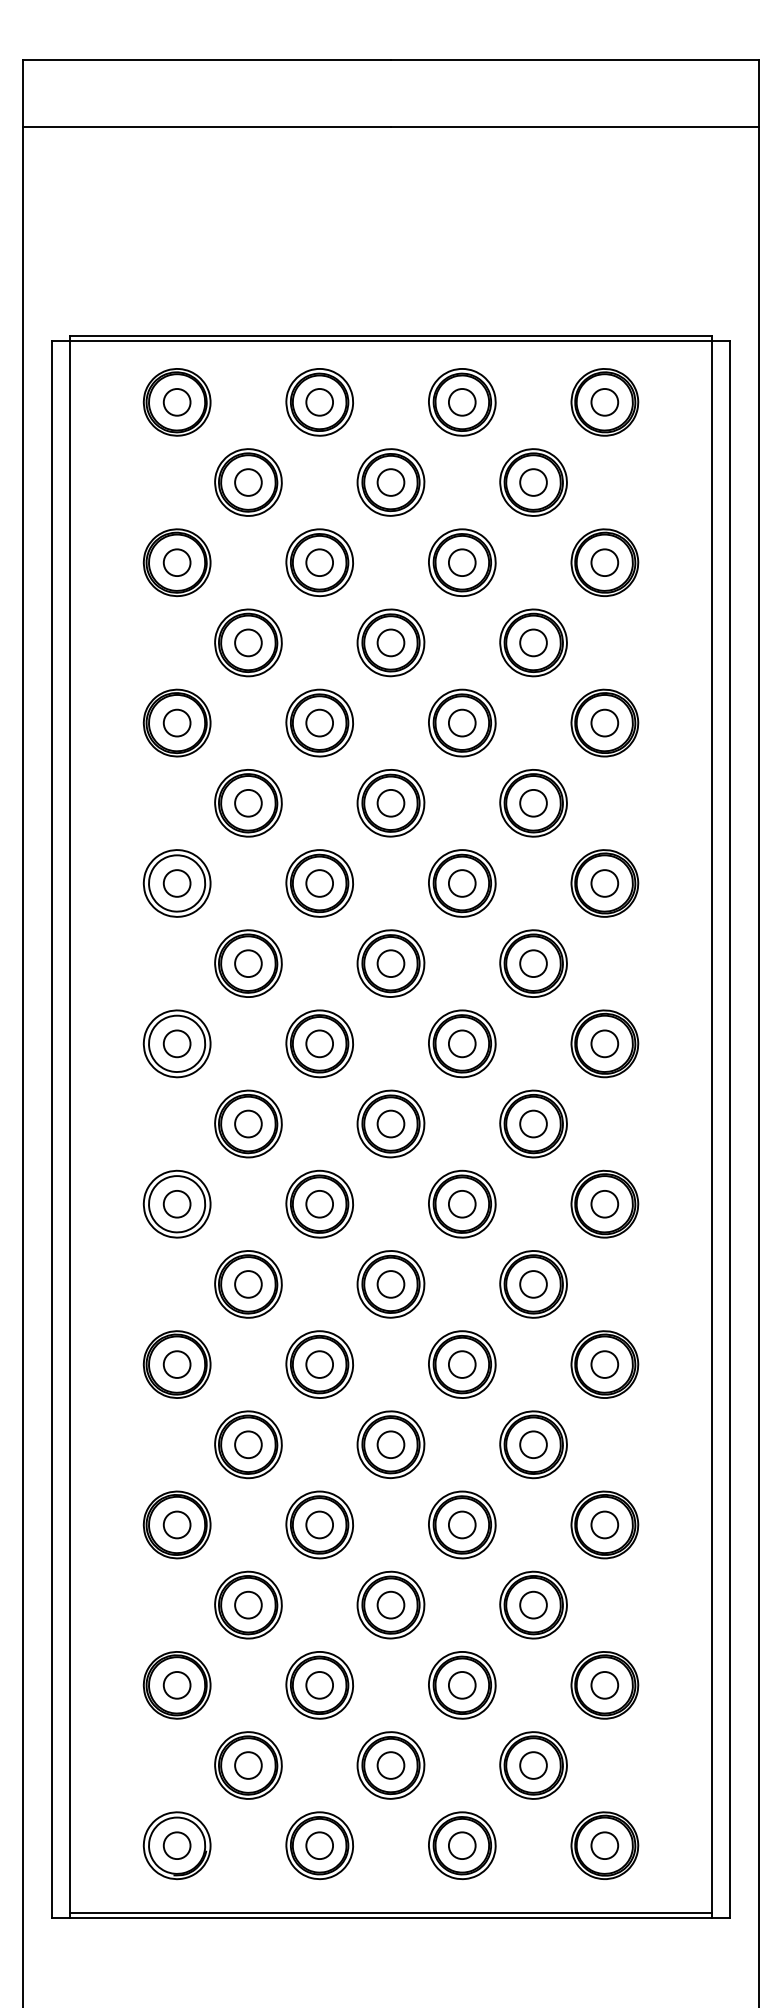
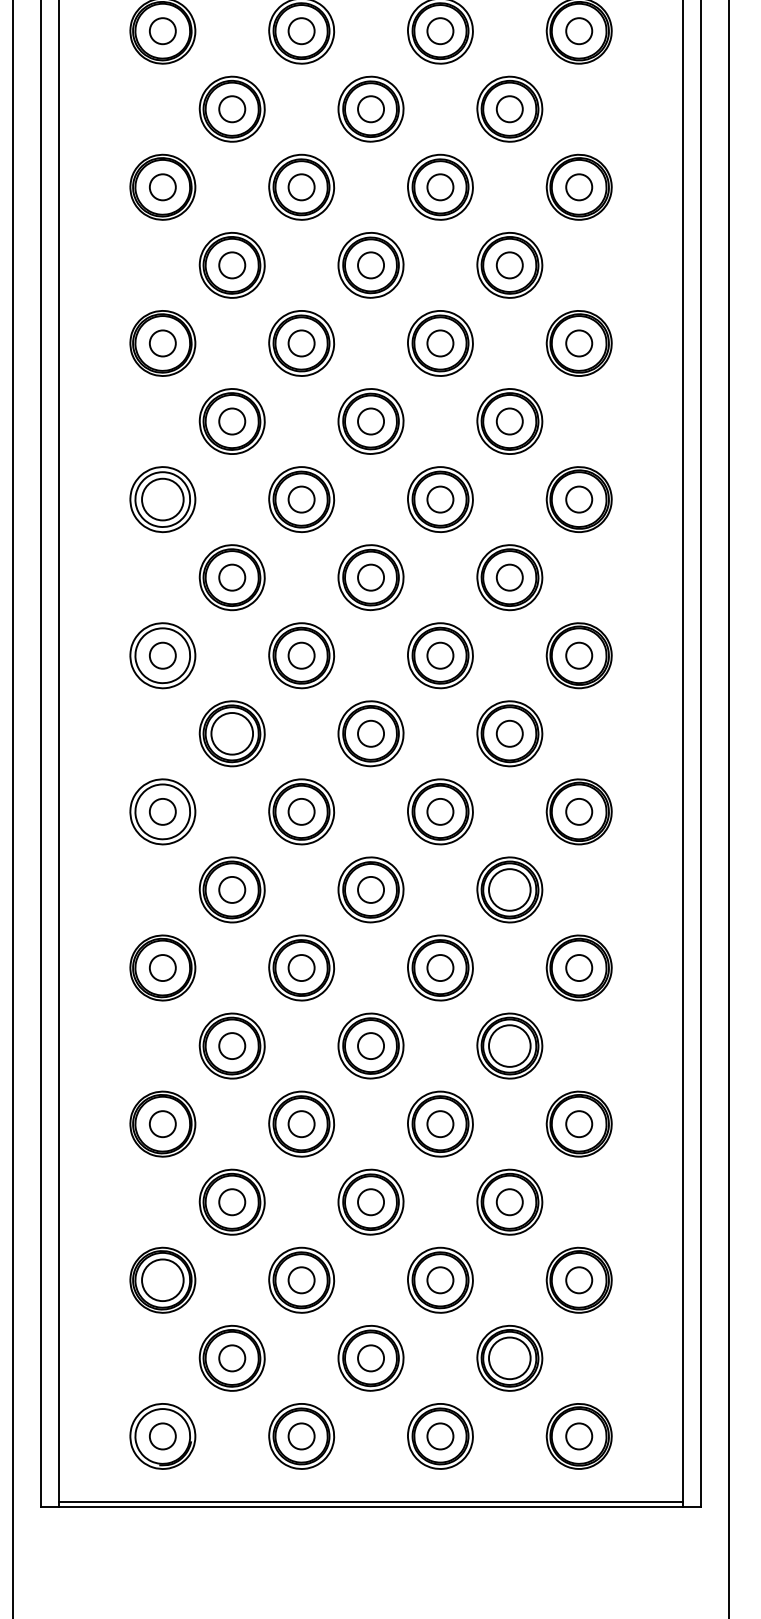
circle: (176, 883) -> (162, 499), size x1.6
circle: (248, 1123) -> (232, 733), size x1.6
circle: (533, 1284) -> (509, 890), size x1.6
circle: (533, 1444) -> (509, 1045), size x1.6
circle: (176, 1684) -> (162, 1279), size x1.6
circle: (533, 1765) -> (509, 1358), size x1.6

